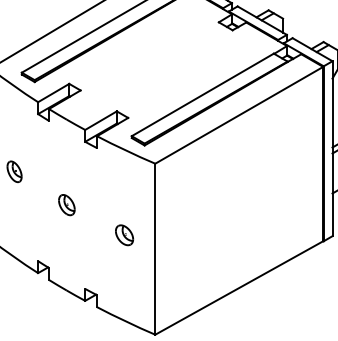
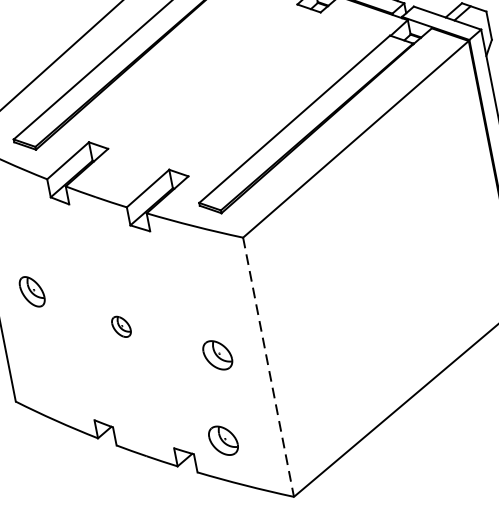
part: (66, 205) -> (120, 327), size x0.7
line: (155, 249) -> (268, 367), solid -> dashed
part: (117, 290) -> (223, 441), added

